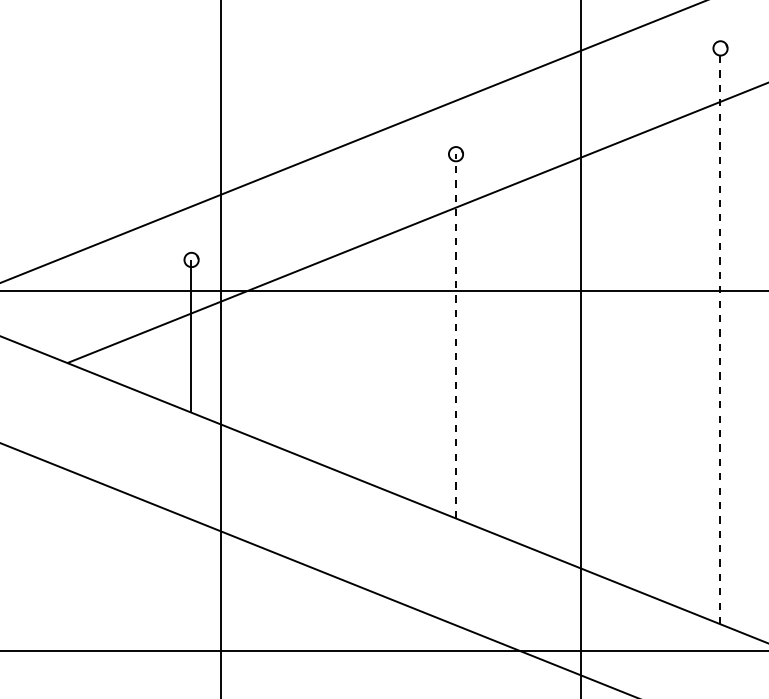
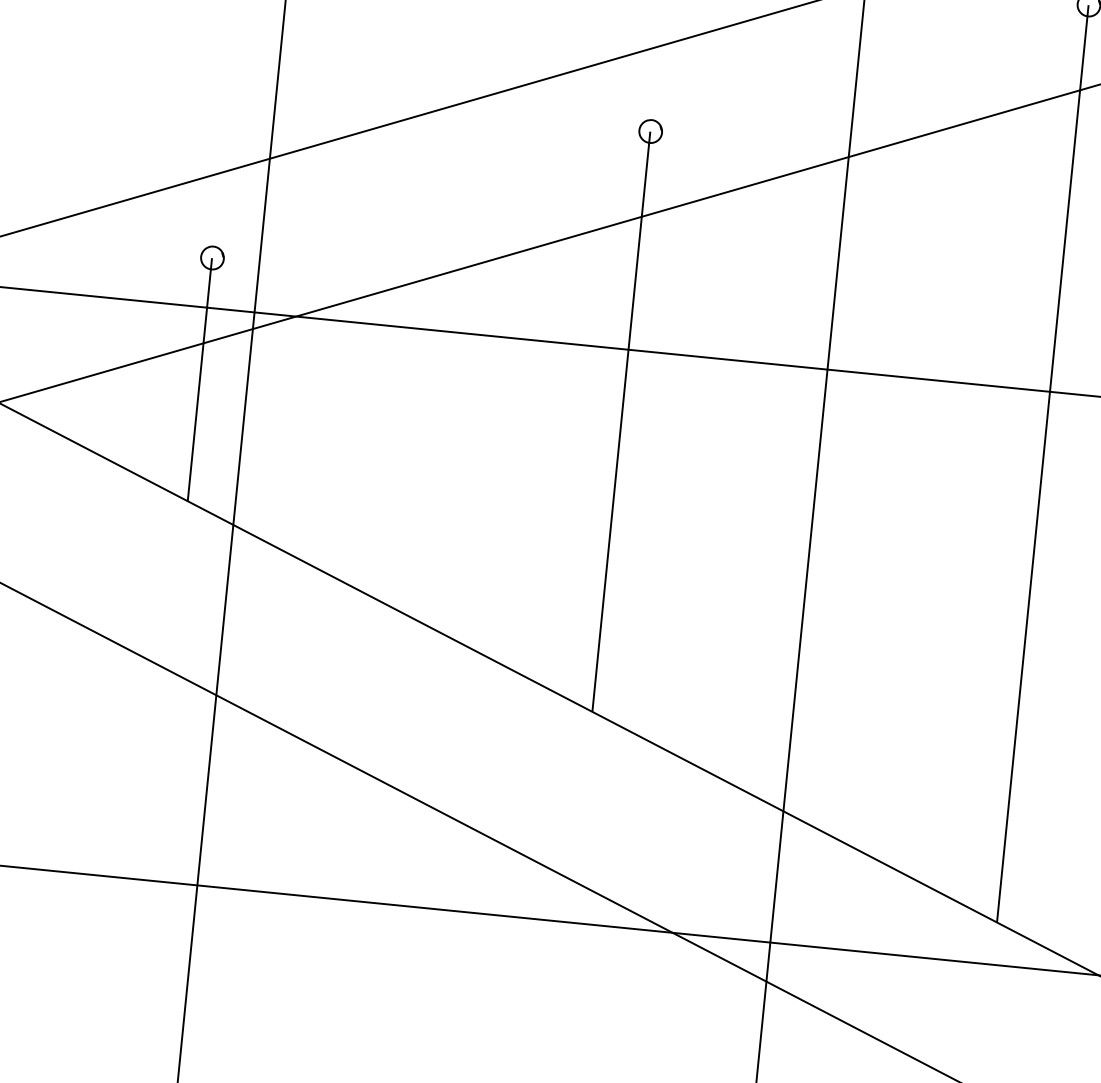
line: (455, 335) -> (621, 420), dashed -> solid
line: (720, 336) -> (1043, 464), dashed -> solid

